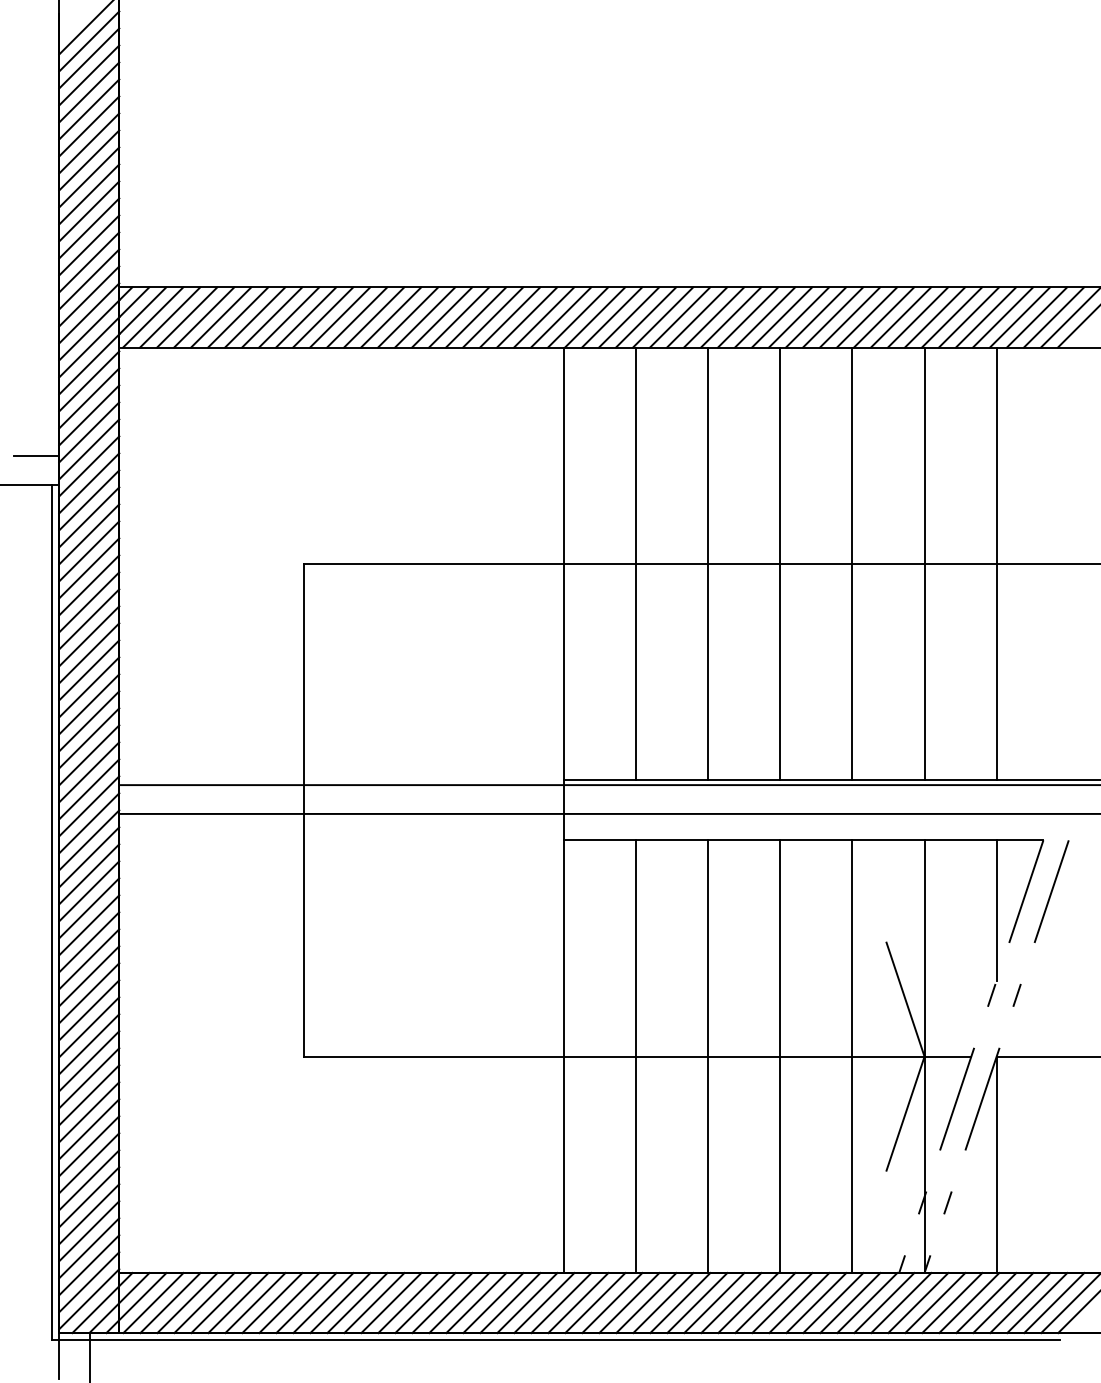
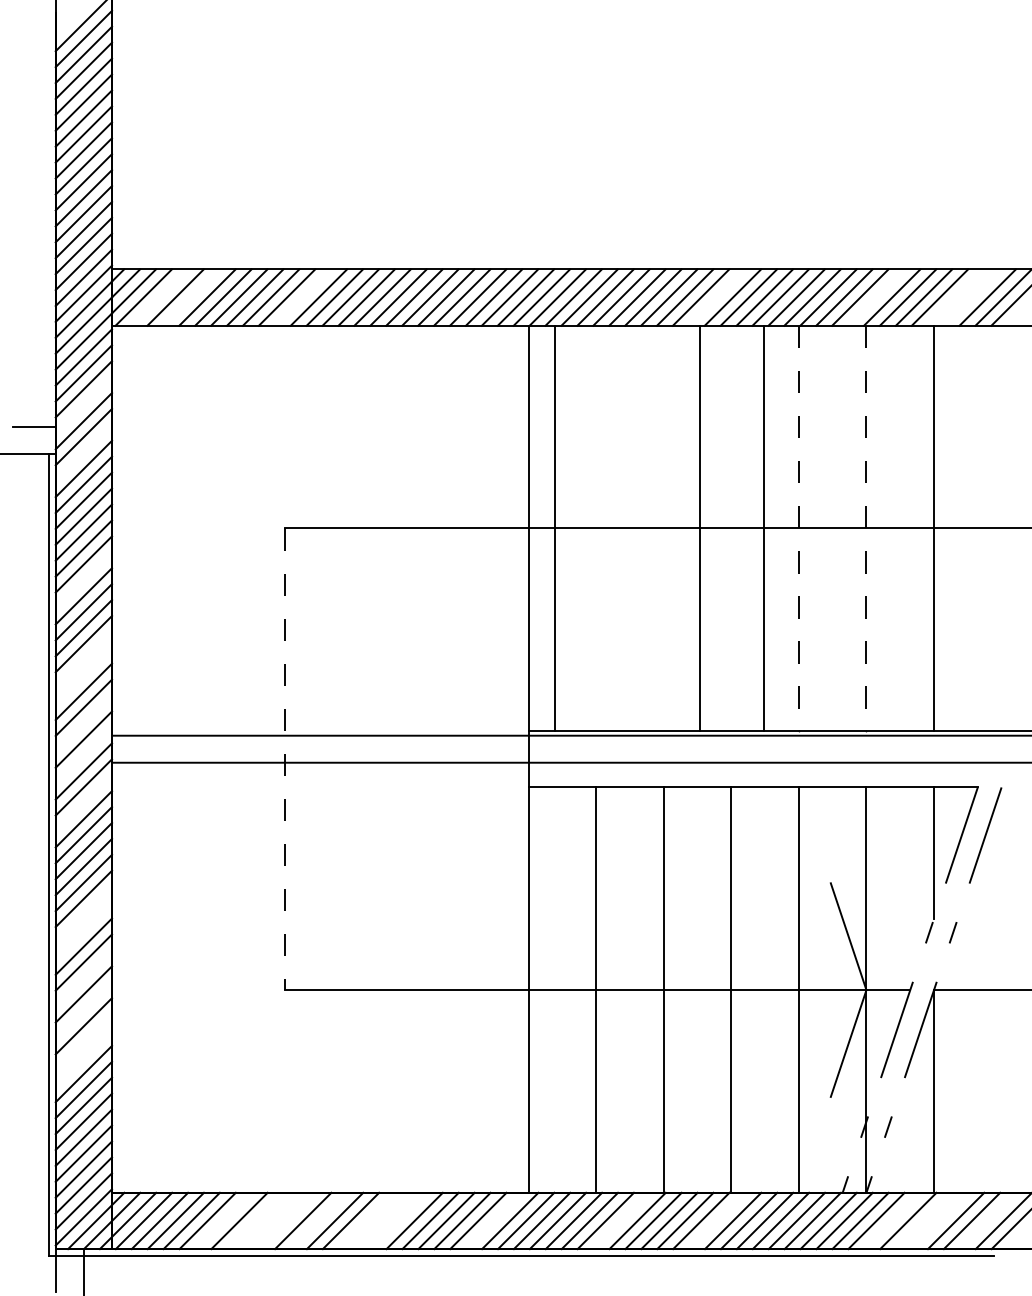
line: (170, 317) -> (159, 297), removed
line: (204, 317) -> (191, 297), removed
line: (323, 317) -> (303, 297), removed
line: (764, 317) -> (716, 297), removed
line: (934, 317) -> (875, 297), removed
line: (1019, 317) -> (955, 297), removed
line: (1036, 317) -> (971, 297), removed
line: (89, 432) -> (84, 405), removed
line: (89, 483) -> (84, 453), removed
line: (636, 563) -> (555, 528), moved
line: (708, 563) -> (700, 528), moved
line: (780, 563) -> (764, 528), moved
line: (852, 564) -> (798, 529), solid -> dashed
line: (924, 564) -> (866, 529), solid -> dashed
line: (89, 619) -> (84, 580), removed
line: (89, 704) -> (84, 660), removed
line: (89, 721) -> (84, 676), removed
line: (89, 772) -> (84, 723), removed
line: (89, 806) -> (84, 755), removed
line: (304, 810) -> (285, 759), solid -> dashed
line: (89, 857) -> (84, 803), removed
line: (89, 976) -> (84, 915), removed
line: (89, 993) -> (84, 930), removed
line: (89, 1044) -> (84, 978), removed
line: (89, 1078) -> (84, 1010), removed
line: (89, 1112) -> (84, 1042), removed
line: (89, 1129) -> (84, 1058), removed
line: (238, 1303) -> (223, 1221), removed
line: (272, 1303) -> (255, 1221), removed
line: (289, 1303) -> (271, 1221), removed
line: (306, 1303) -> (287, 1221), removed
line: (340, 1303) -> (319, 1221), removed
line: (391, 1303) -> (367, 1221), removed
line: (408, 1303) -> (382, 1221), removed
line: (425, 1303) -> (398, 1221), removed
line: (527, 1303) -> (494, 1221), removed
line: (663, 1303) -> (621, 1221), removed
line: (765, 1303) -> (717, 1221), removed
line: (952, 1303) -> (892, 1221), removed
line: (986, 1303) -> (924, 1221), removed
line: (1003, 1303) -> (940, 1221), removed
line: (1054, 1303) -> (988, 1221), removed

